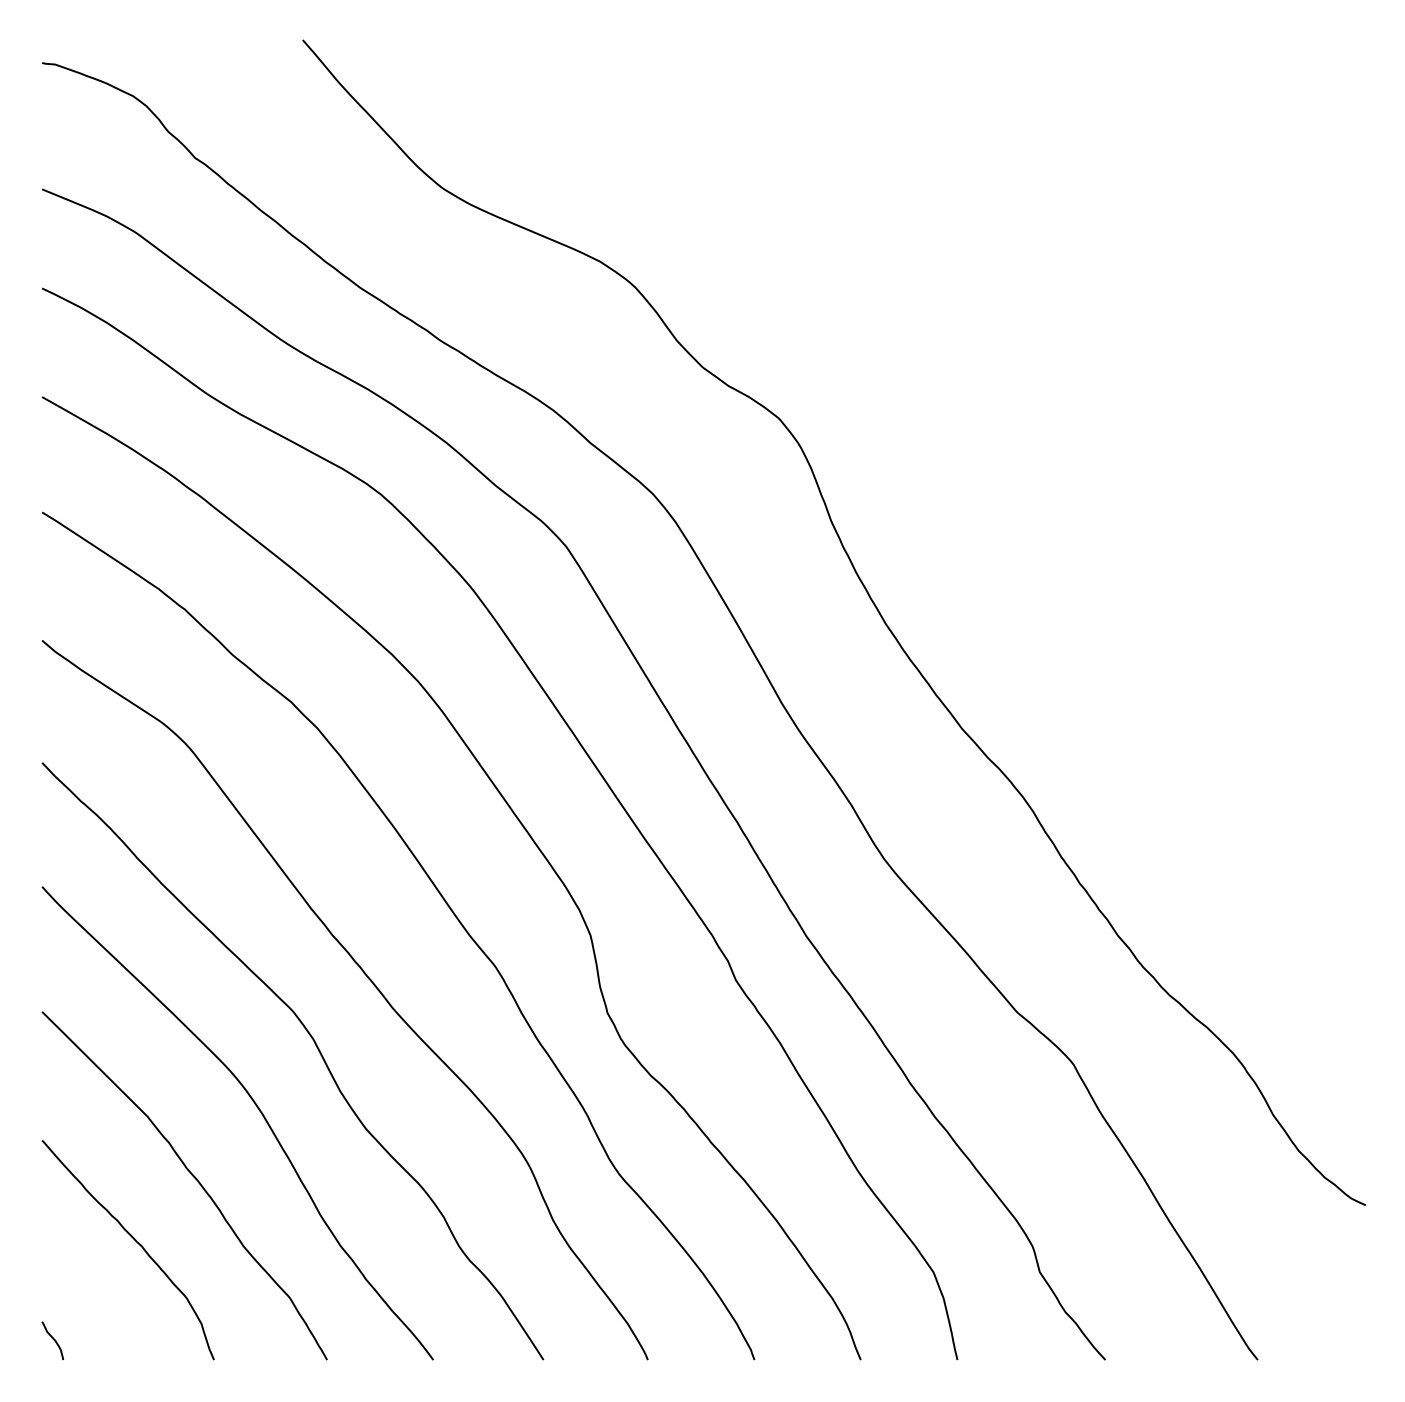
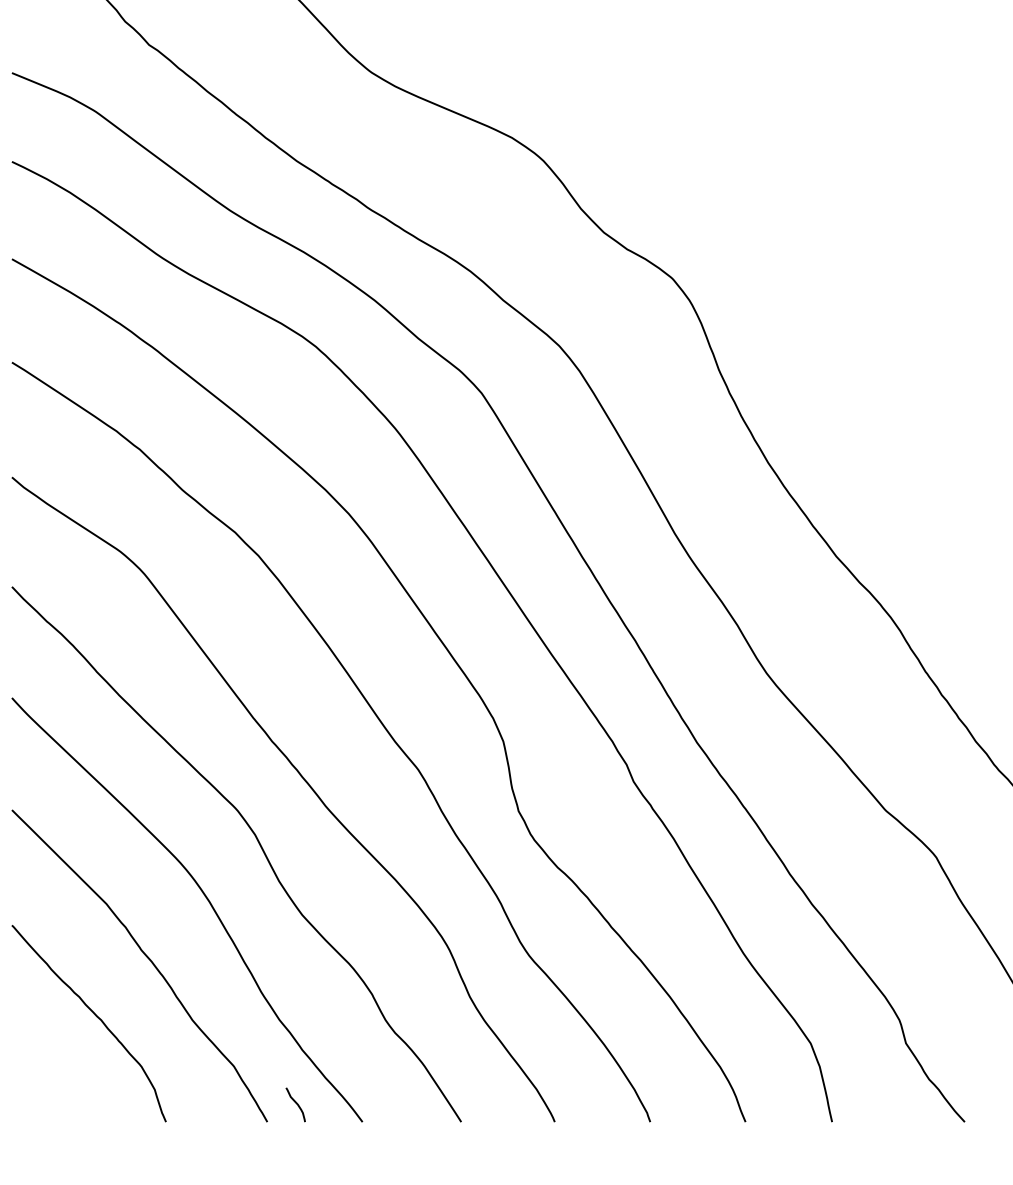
curve: (52, 1339) -> (295, 1103), moved

